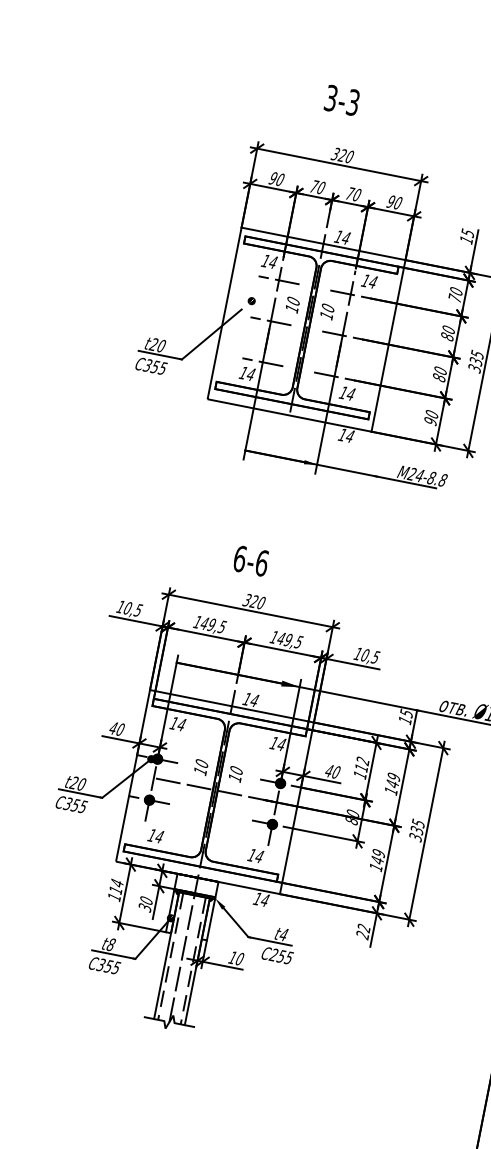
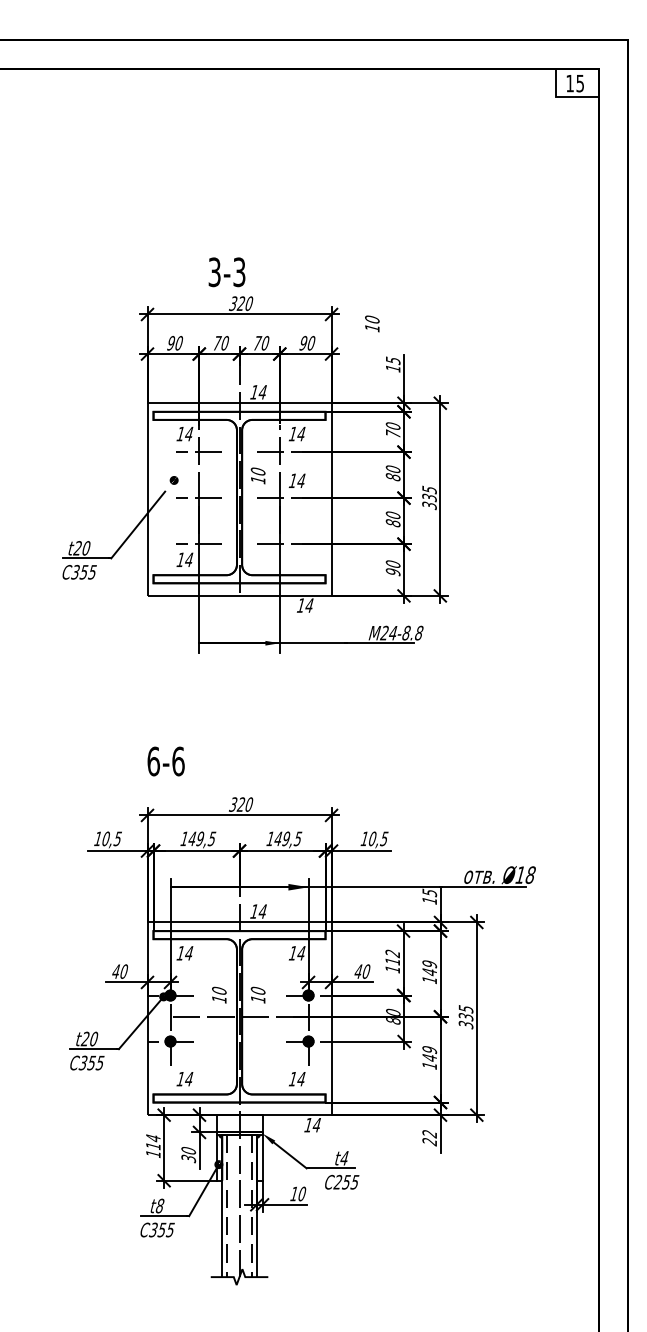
text: (341, 100) -> (226, 272), moved
text: (292, 304) -> (372, 323), moved
text: (346, 393) -> (296, 480), moved
text: (250, 560) -> (165, 761), moved

